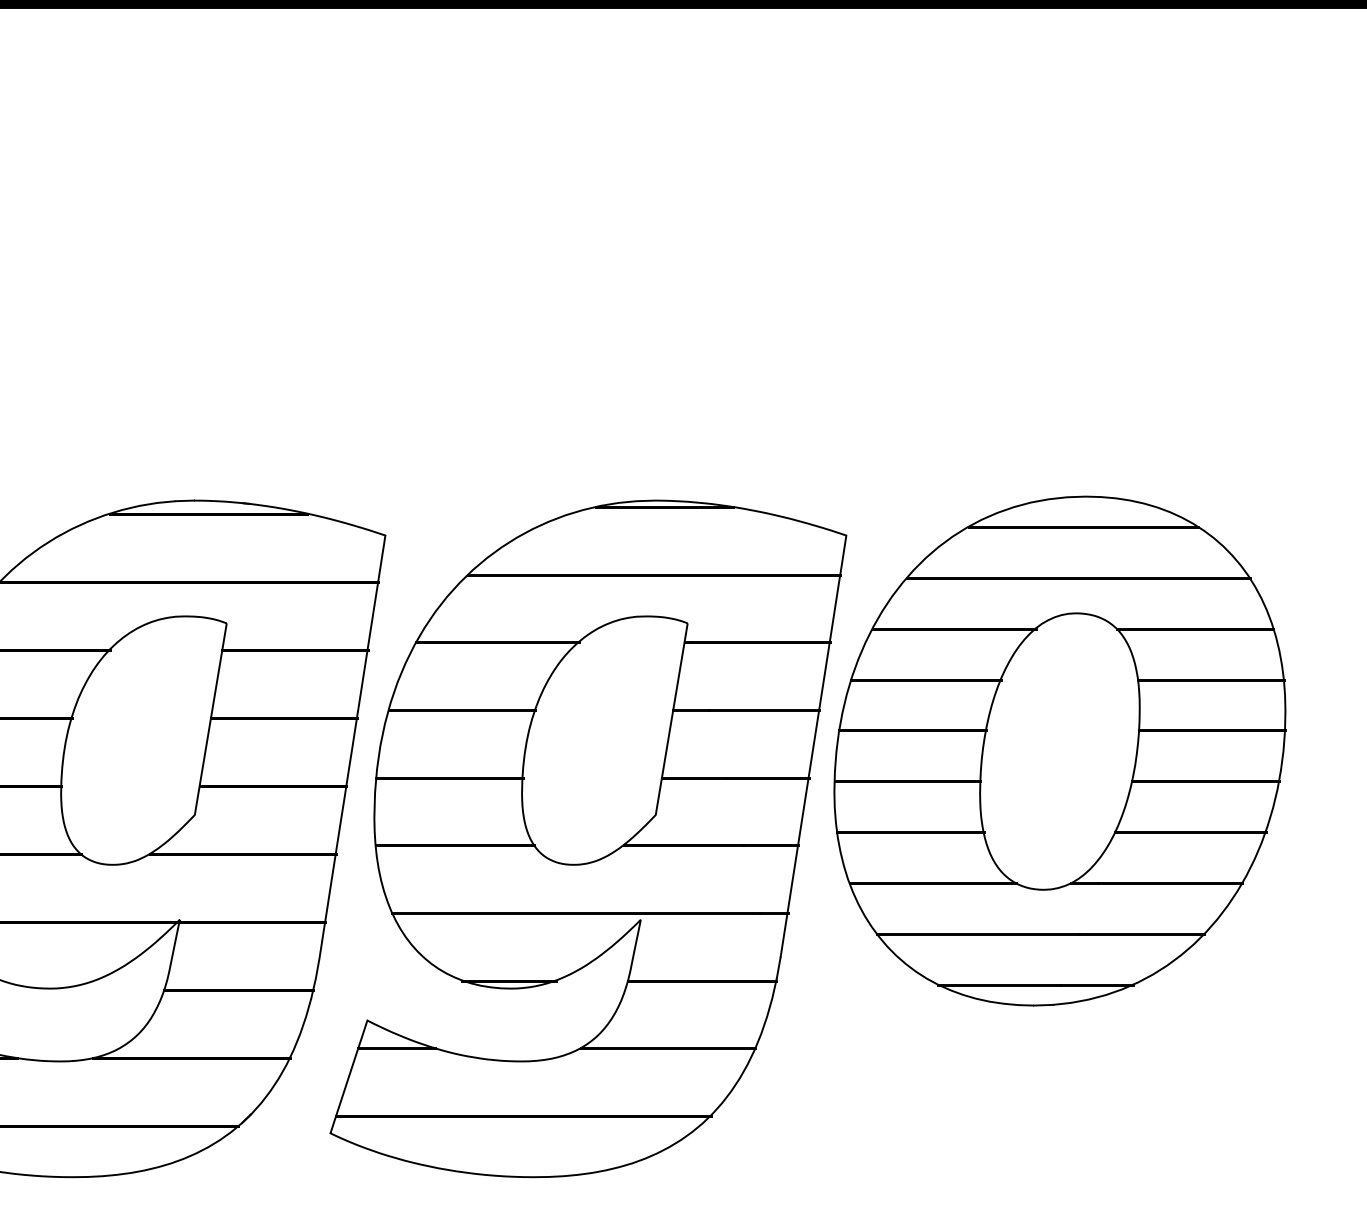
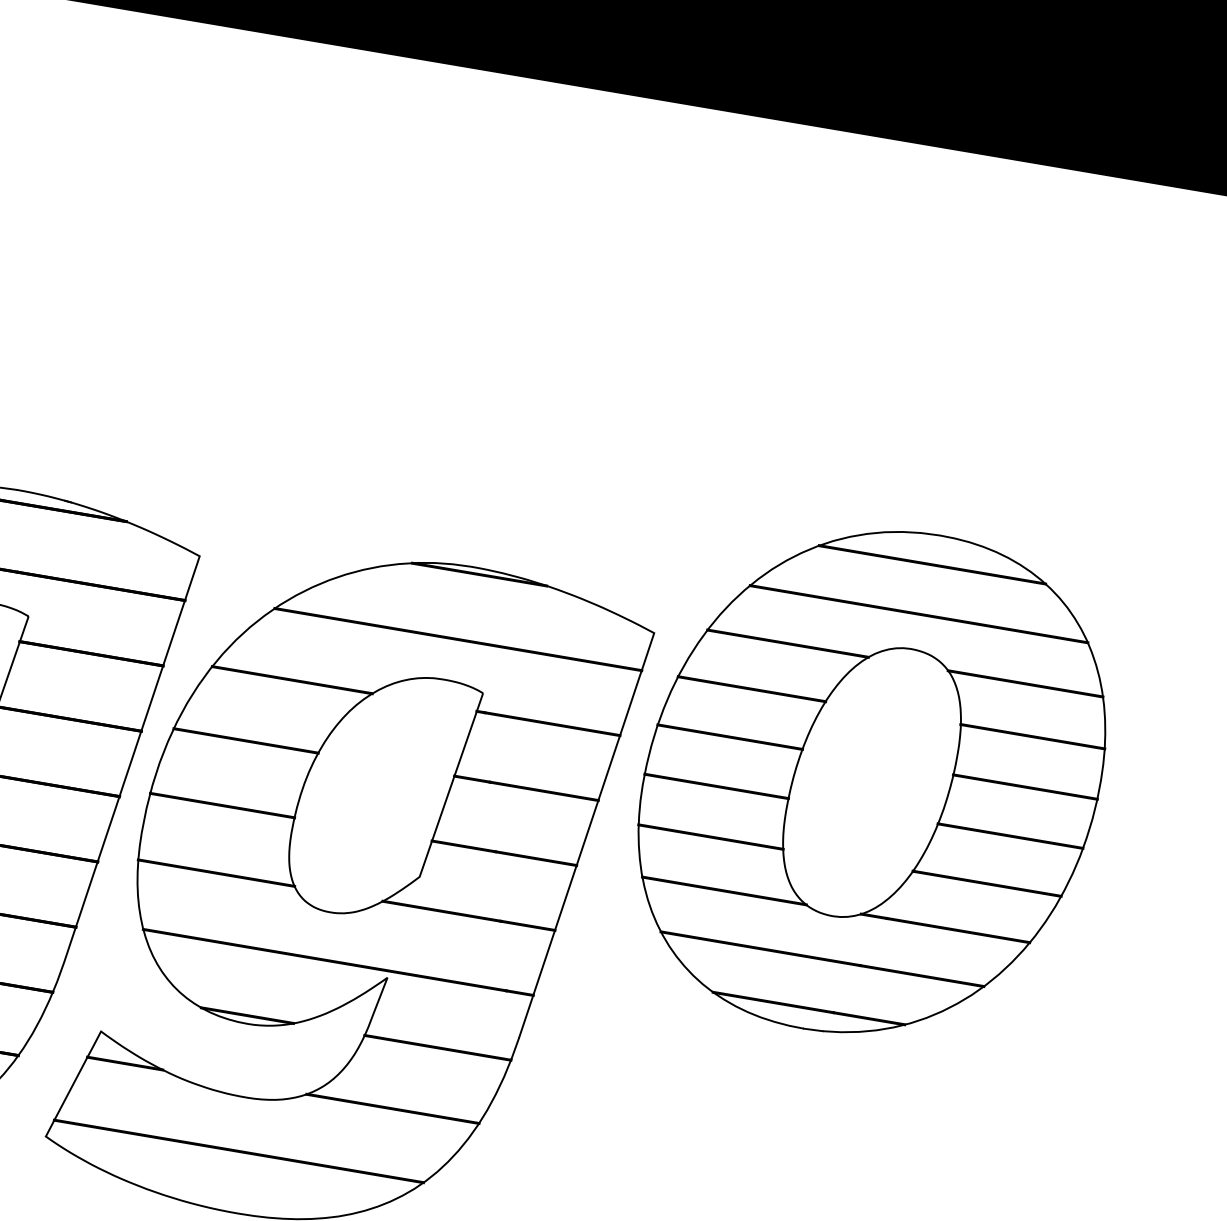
part: (1059, 750) -> (871, 781), moved

